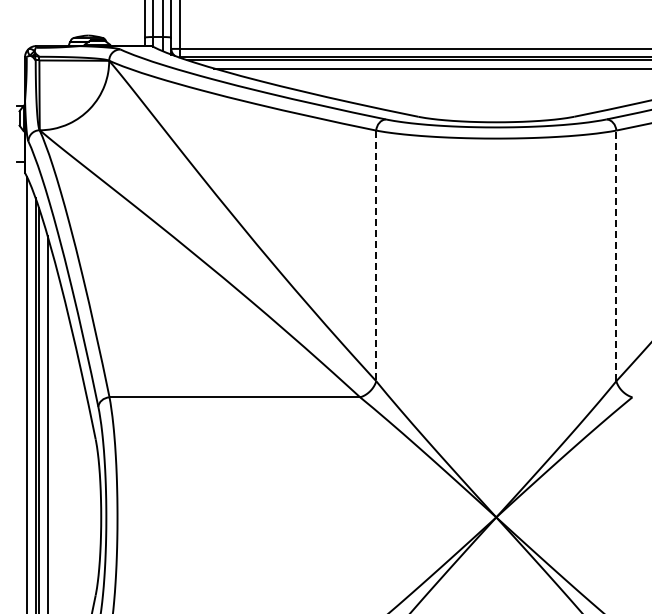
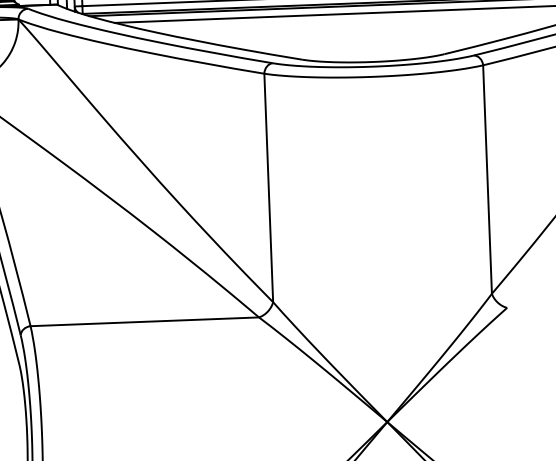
line: (616, 255) -> (487, 179), dashed -> solid
line: (376, 256) -> (268, 188), dashed -> solid

